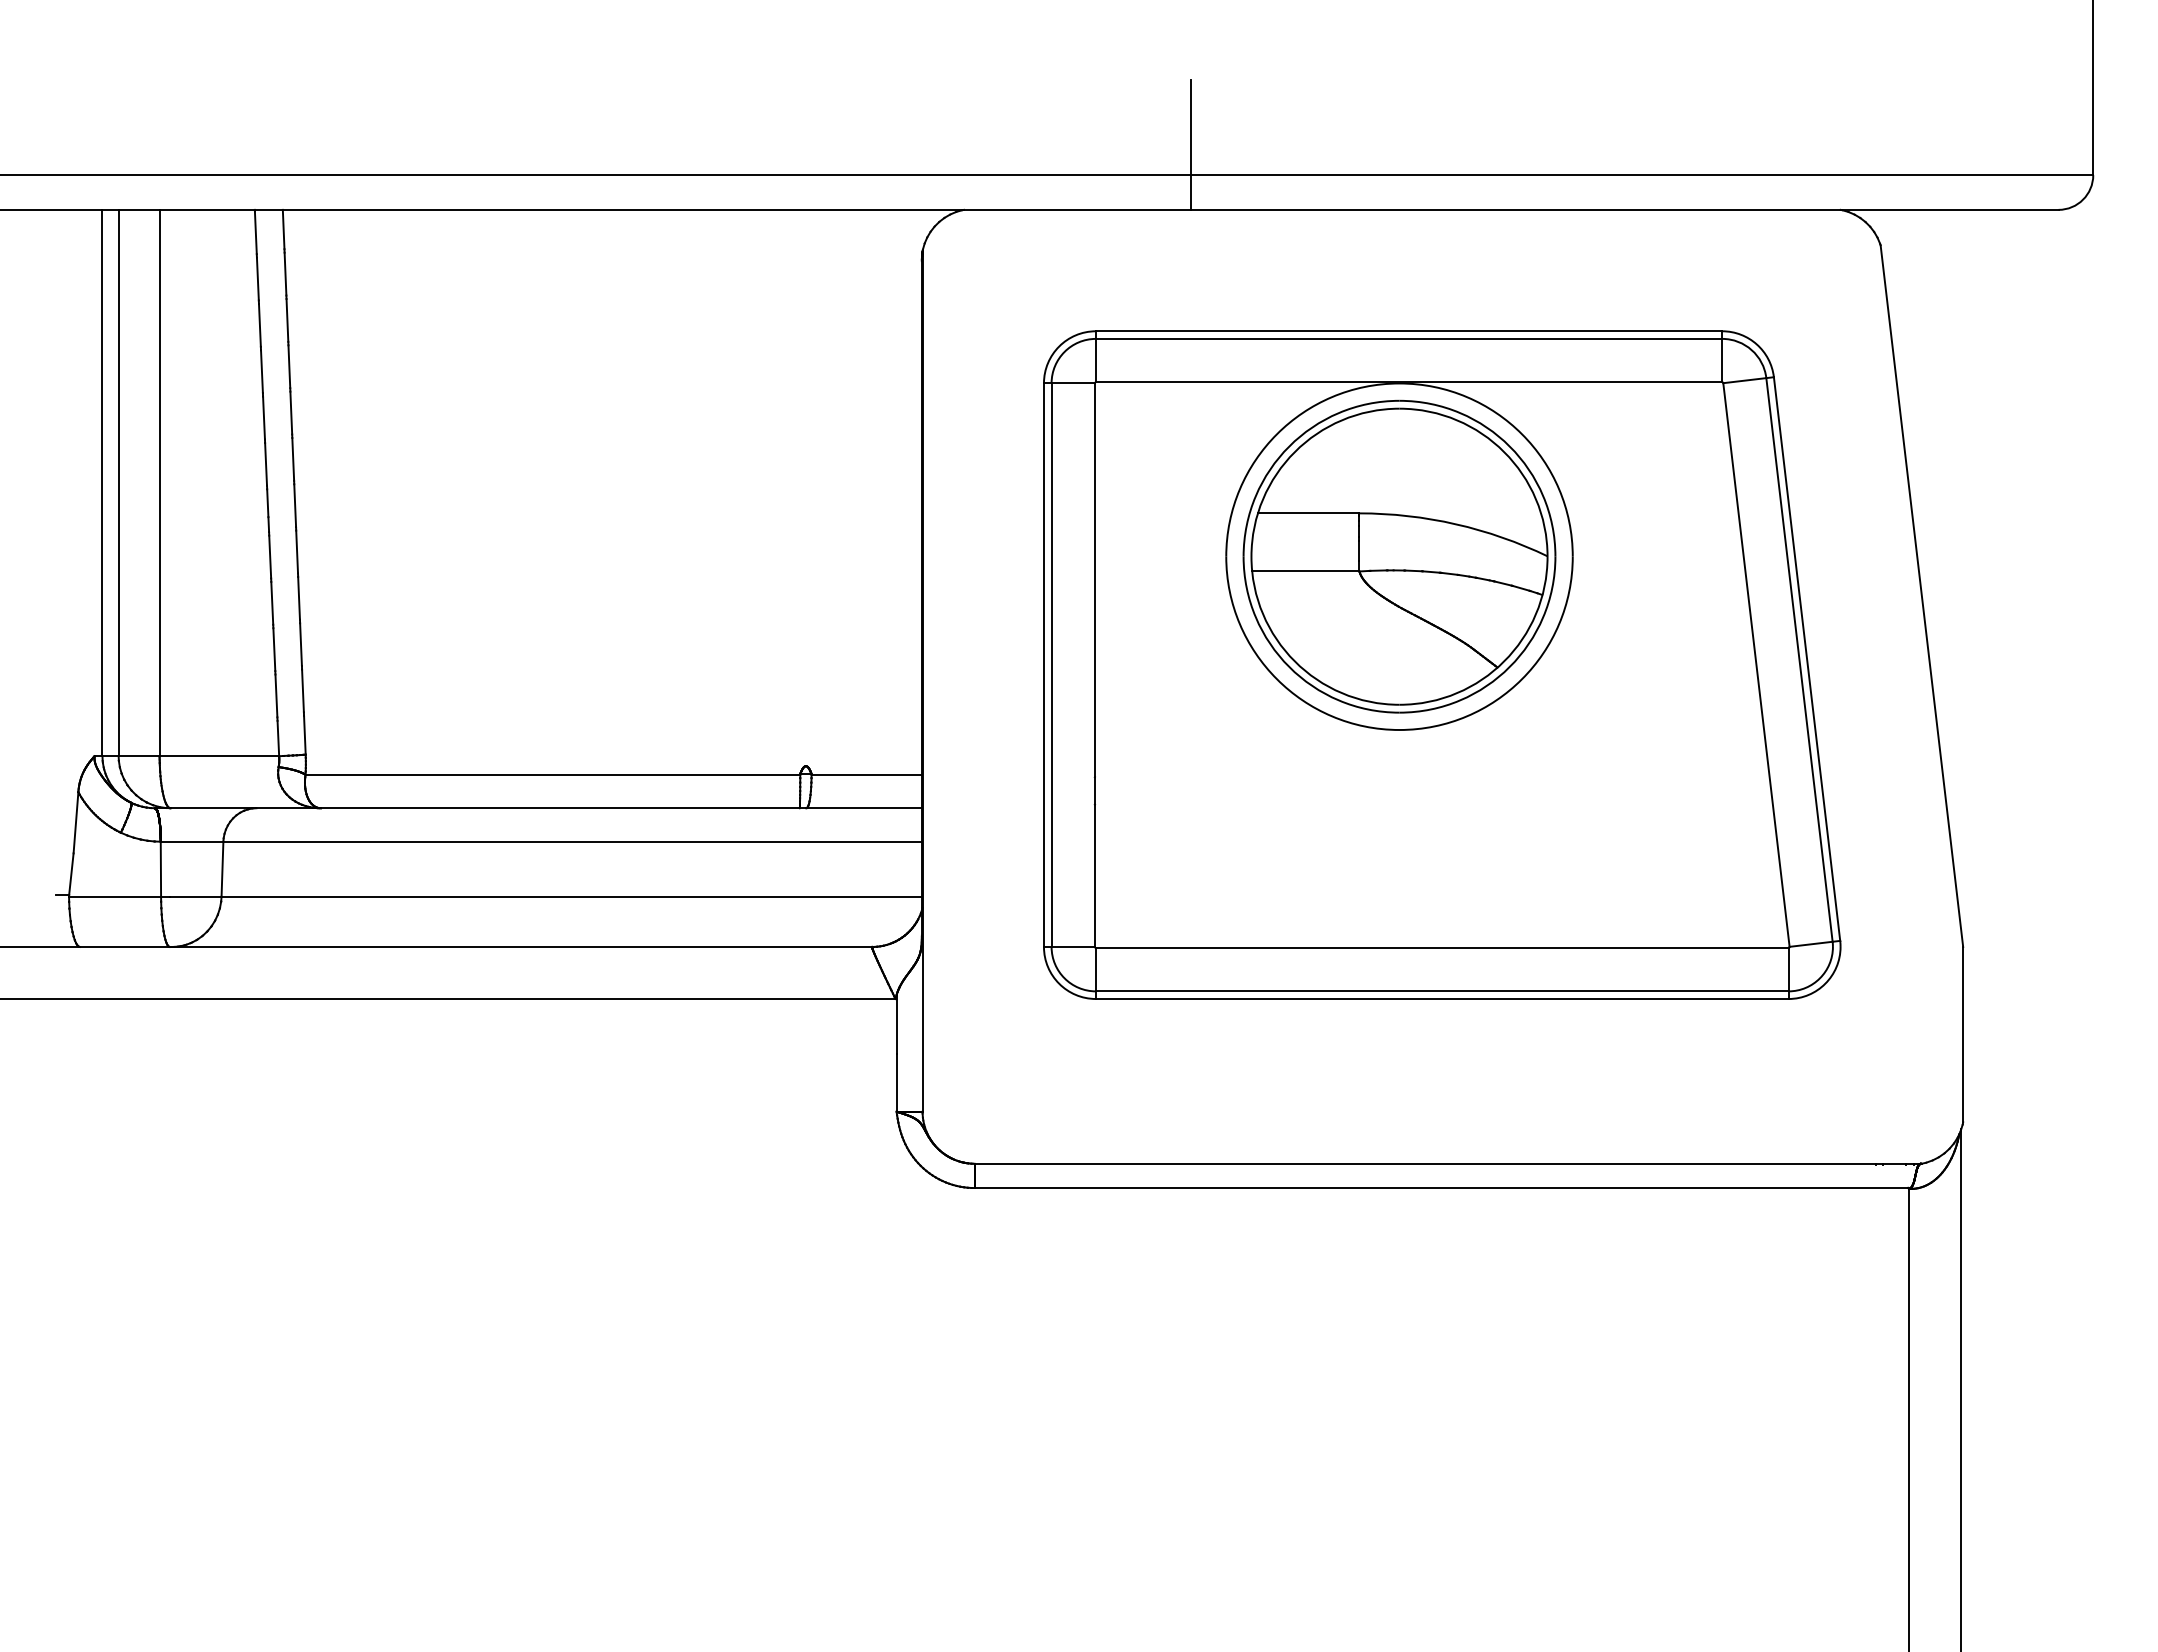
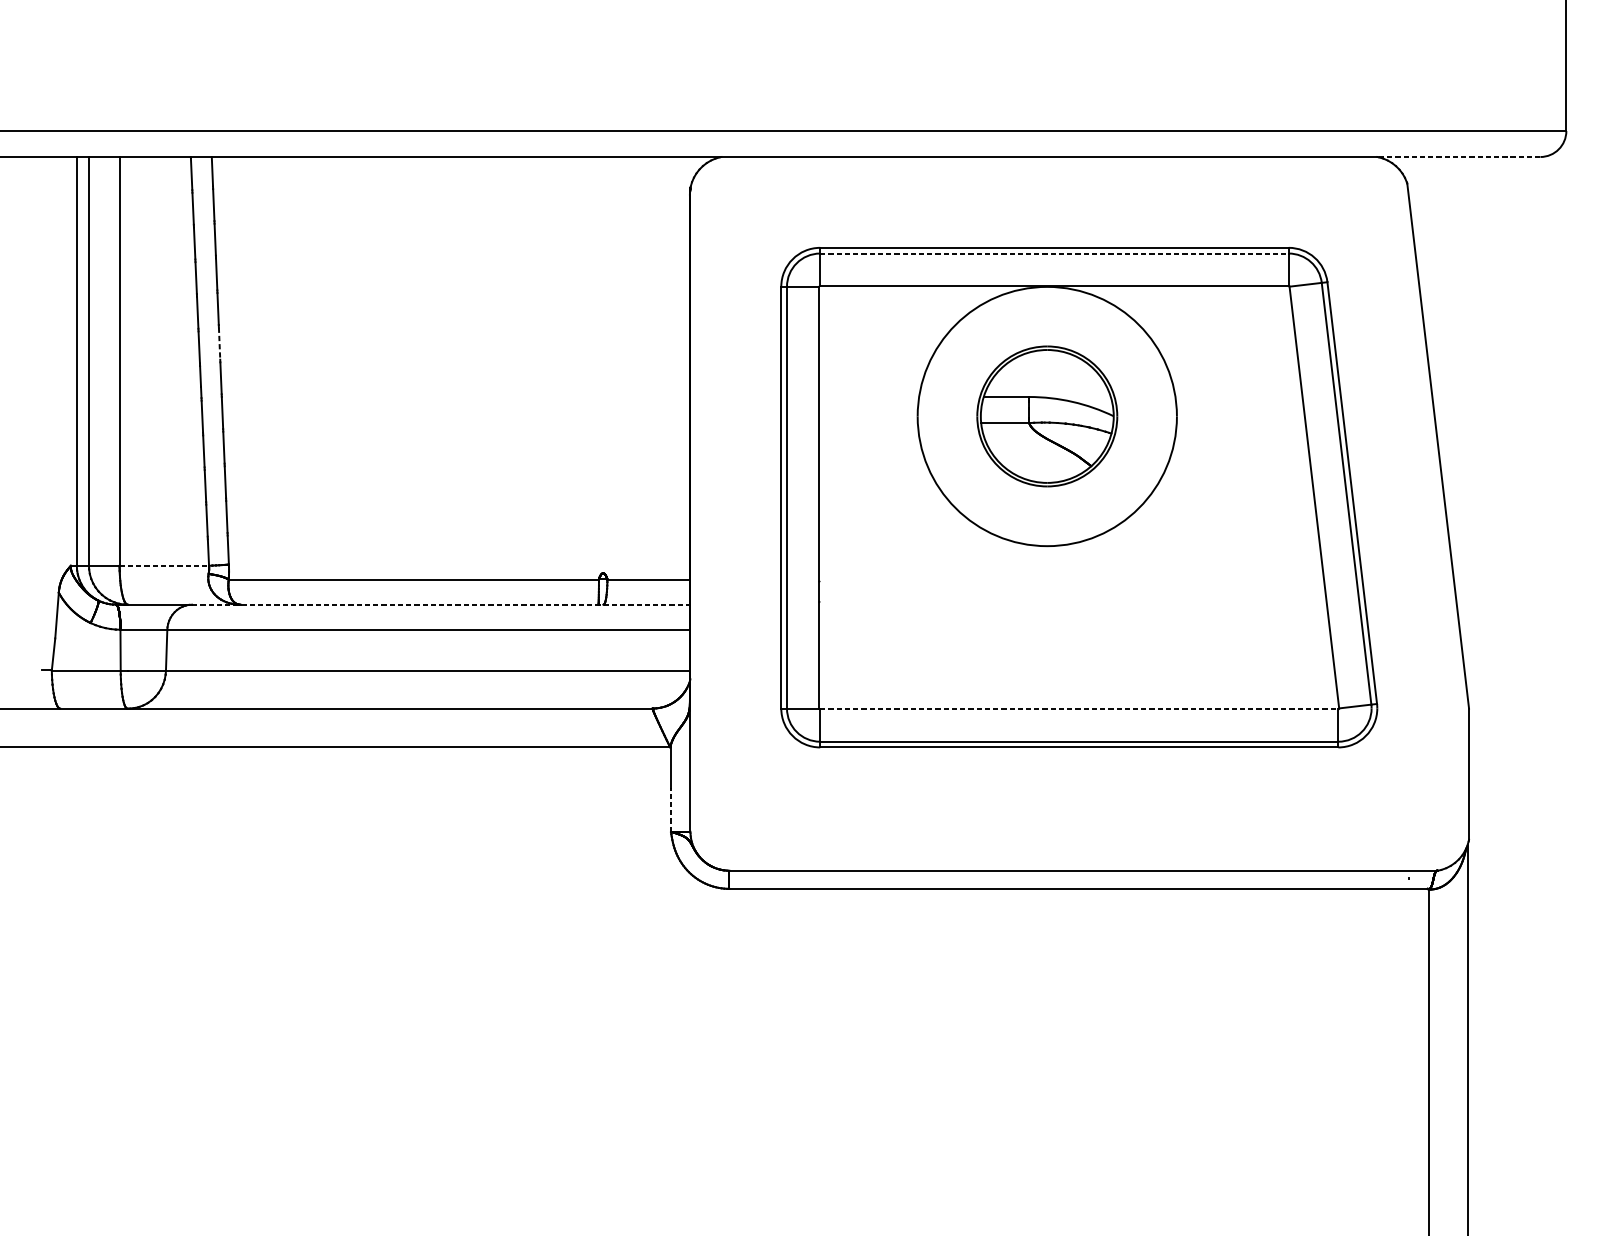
line: (1191, 144) -> (891, 108), removed
line: (1949, 209) -> (1458, 156), solid -> dashed
line: (1409, 338) -> (1054, 253), solid -> dashed
line: (293, 459) -> (219, 343), solid -> dashed
part: (1399, 556) -> (1047, 416), size x0.6
line: (219, 756) -> (164, 566), solid -> dashed
line: (589, 808) -> (441, 604), solid -> dashed
line: (1442, 948) -> (1079, 709), solid -> dashed
line: (896, 1082) -> (670, 809), solid -> dashed

